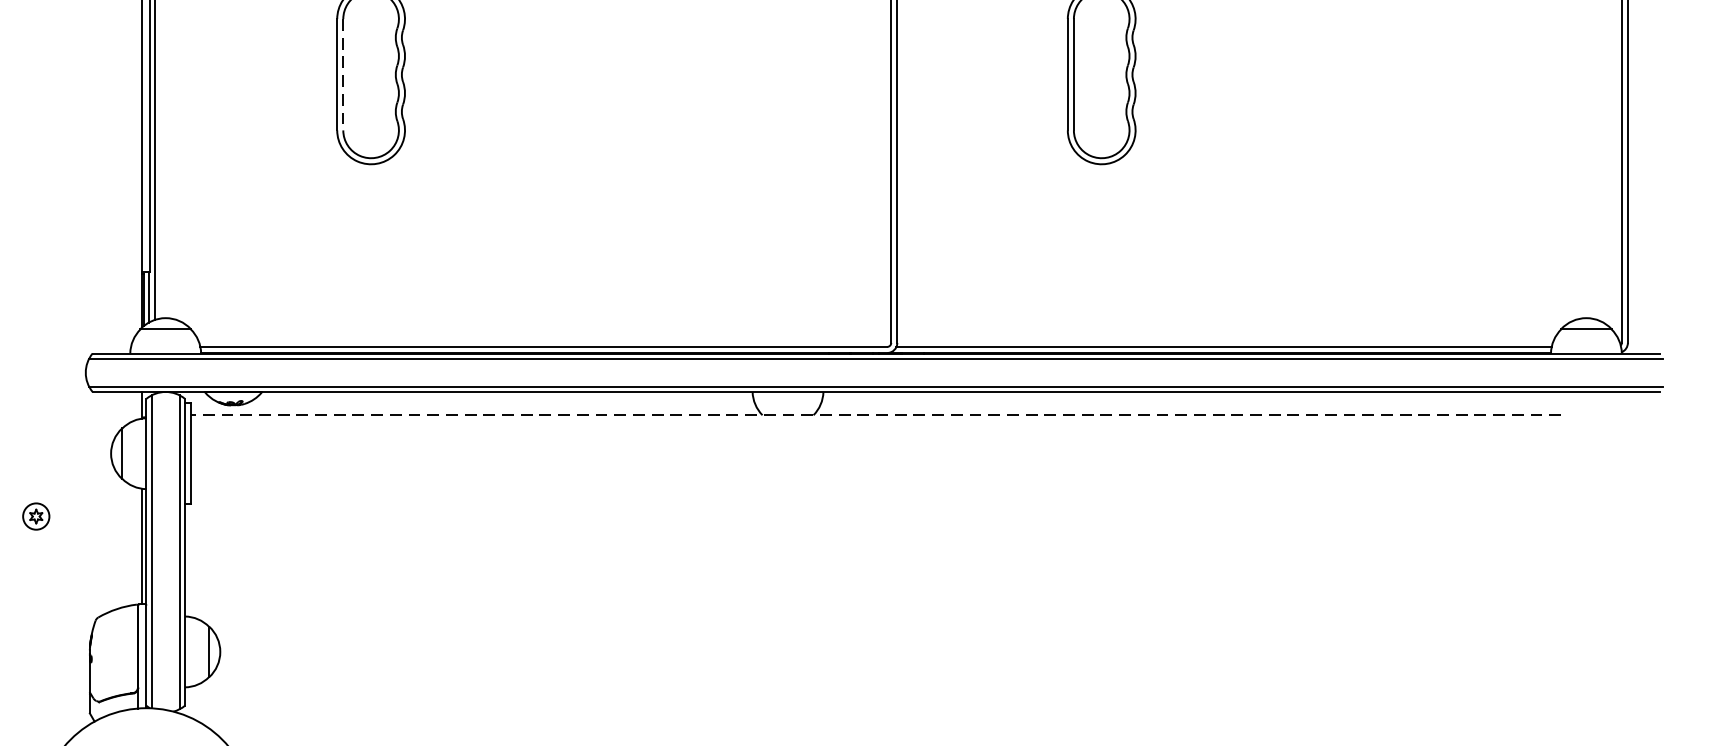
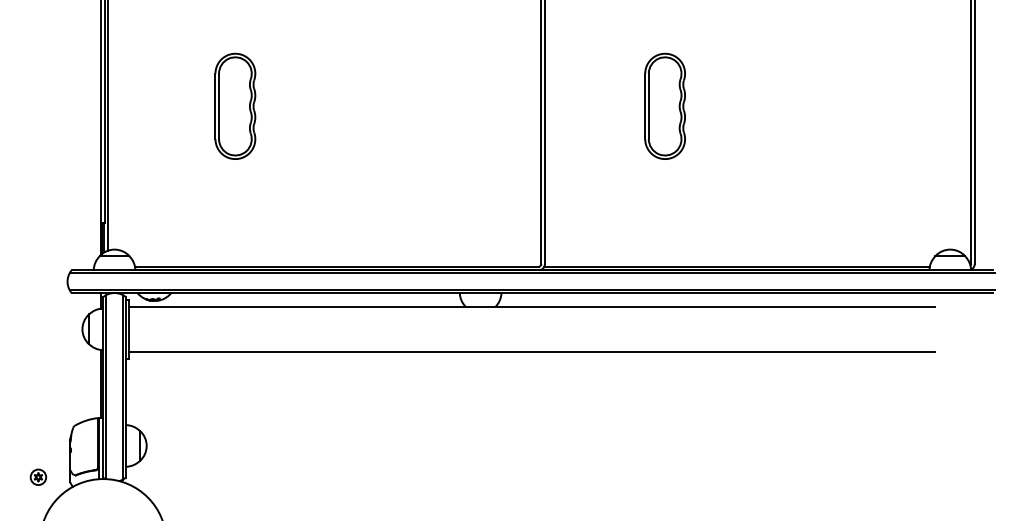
line: (344, 74) -> (219, 106), dashed -> solid
line: (876, 414) -> (532, 306), dashed -> solid
line: (876, 491) -> (532, 351), added
part: (34, 515) -> (37, 476), moved

